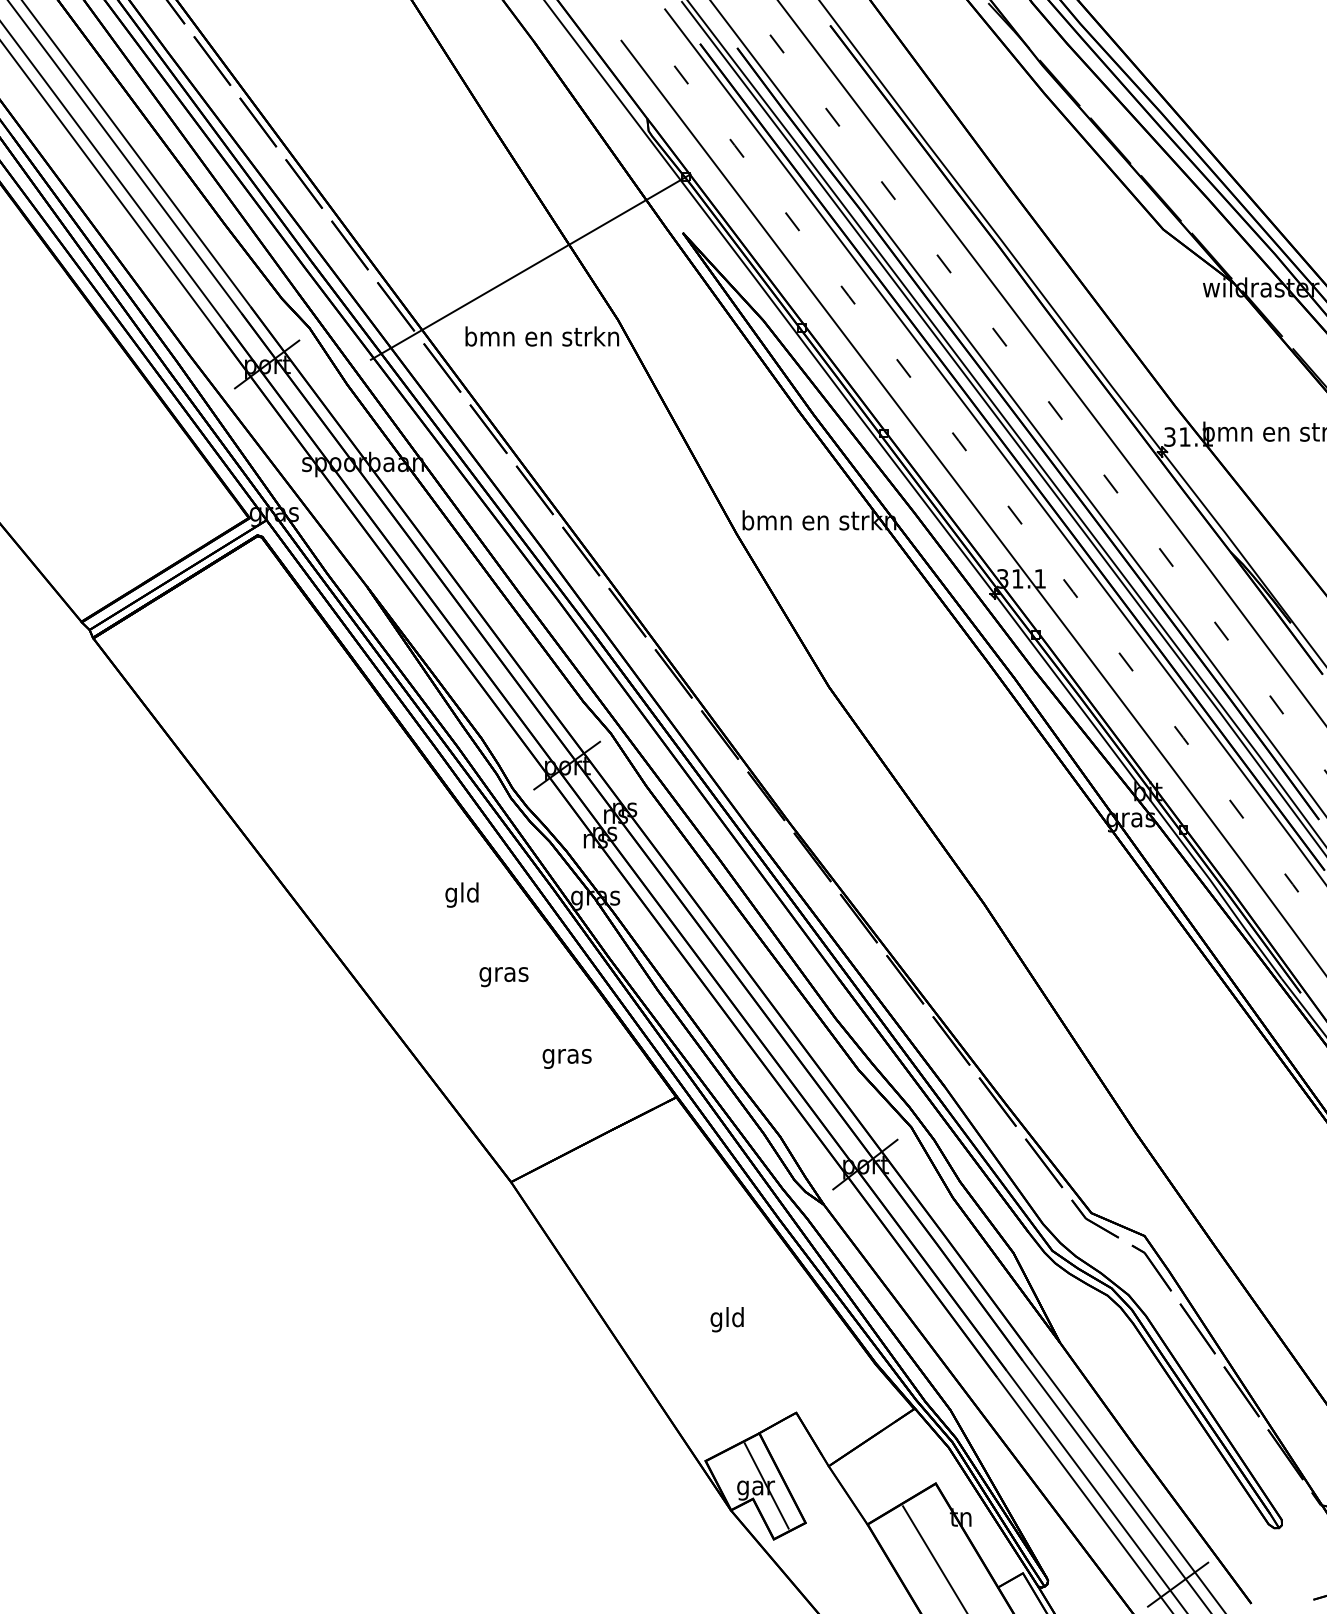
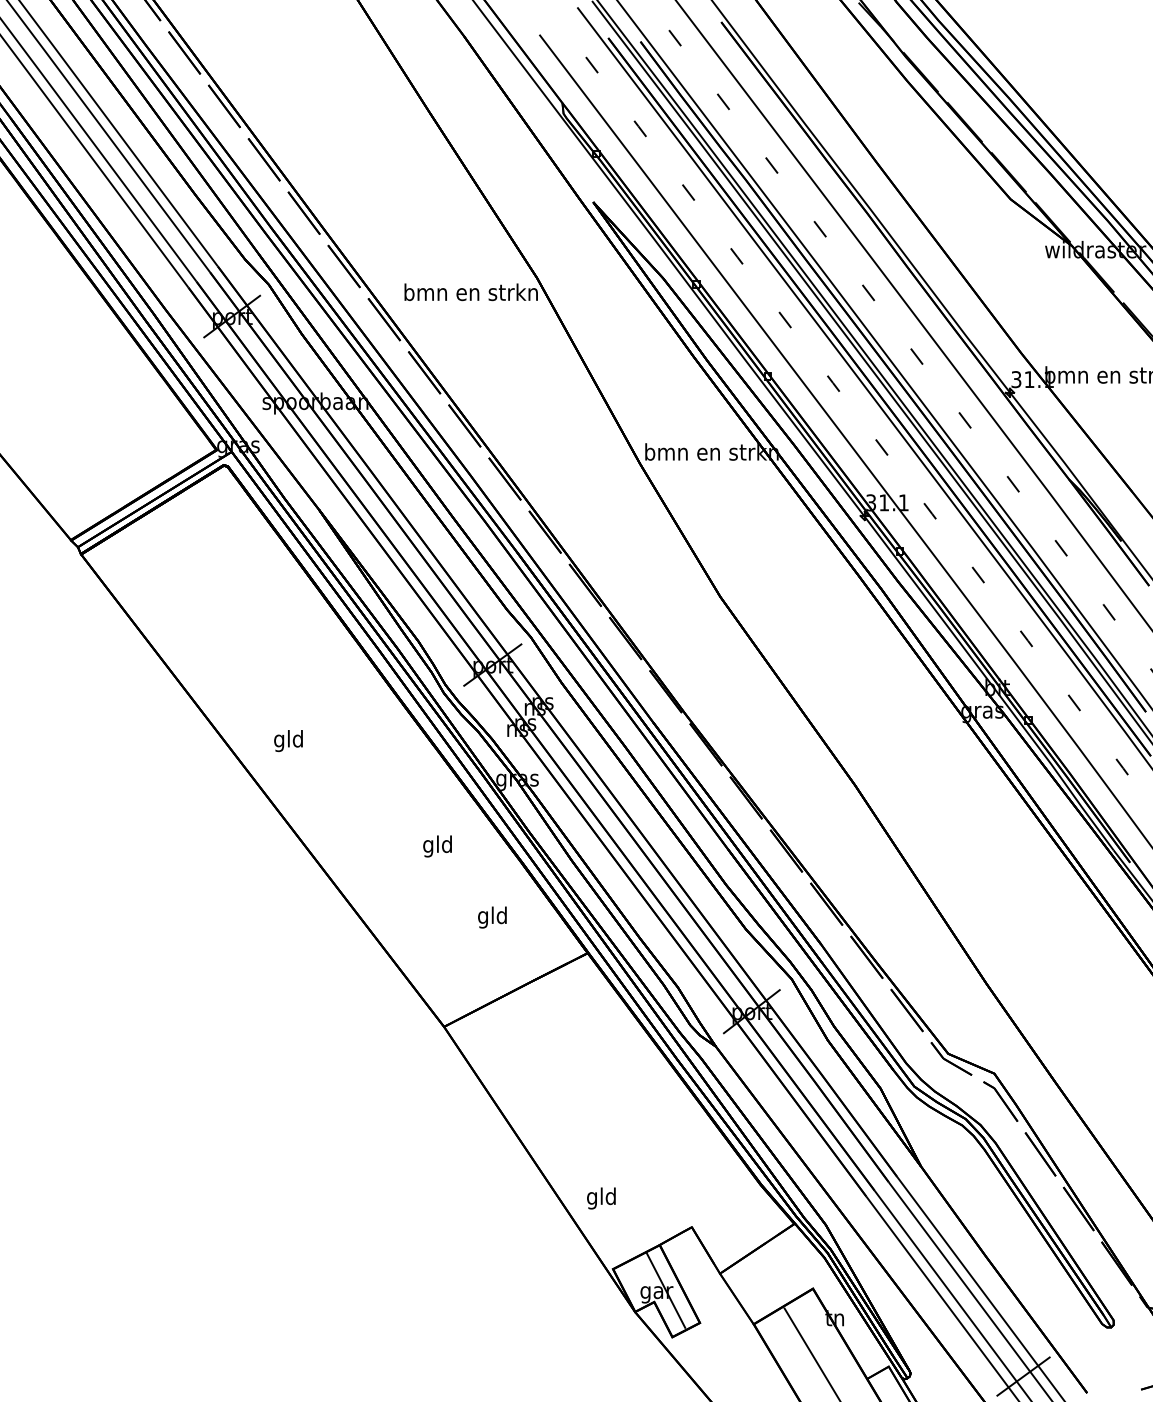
line: (530, 266) -> (460, 231), removed
text: (461, 894) -> (288, 740), moved
text: (503, 974) -> (437, 846), gras -> gld
text: (566, 1055) -> (492, 916), gras -> gld
text: (726, 1319) -> (600, 1198), moved

